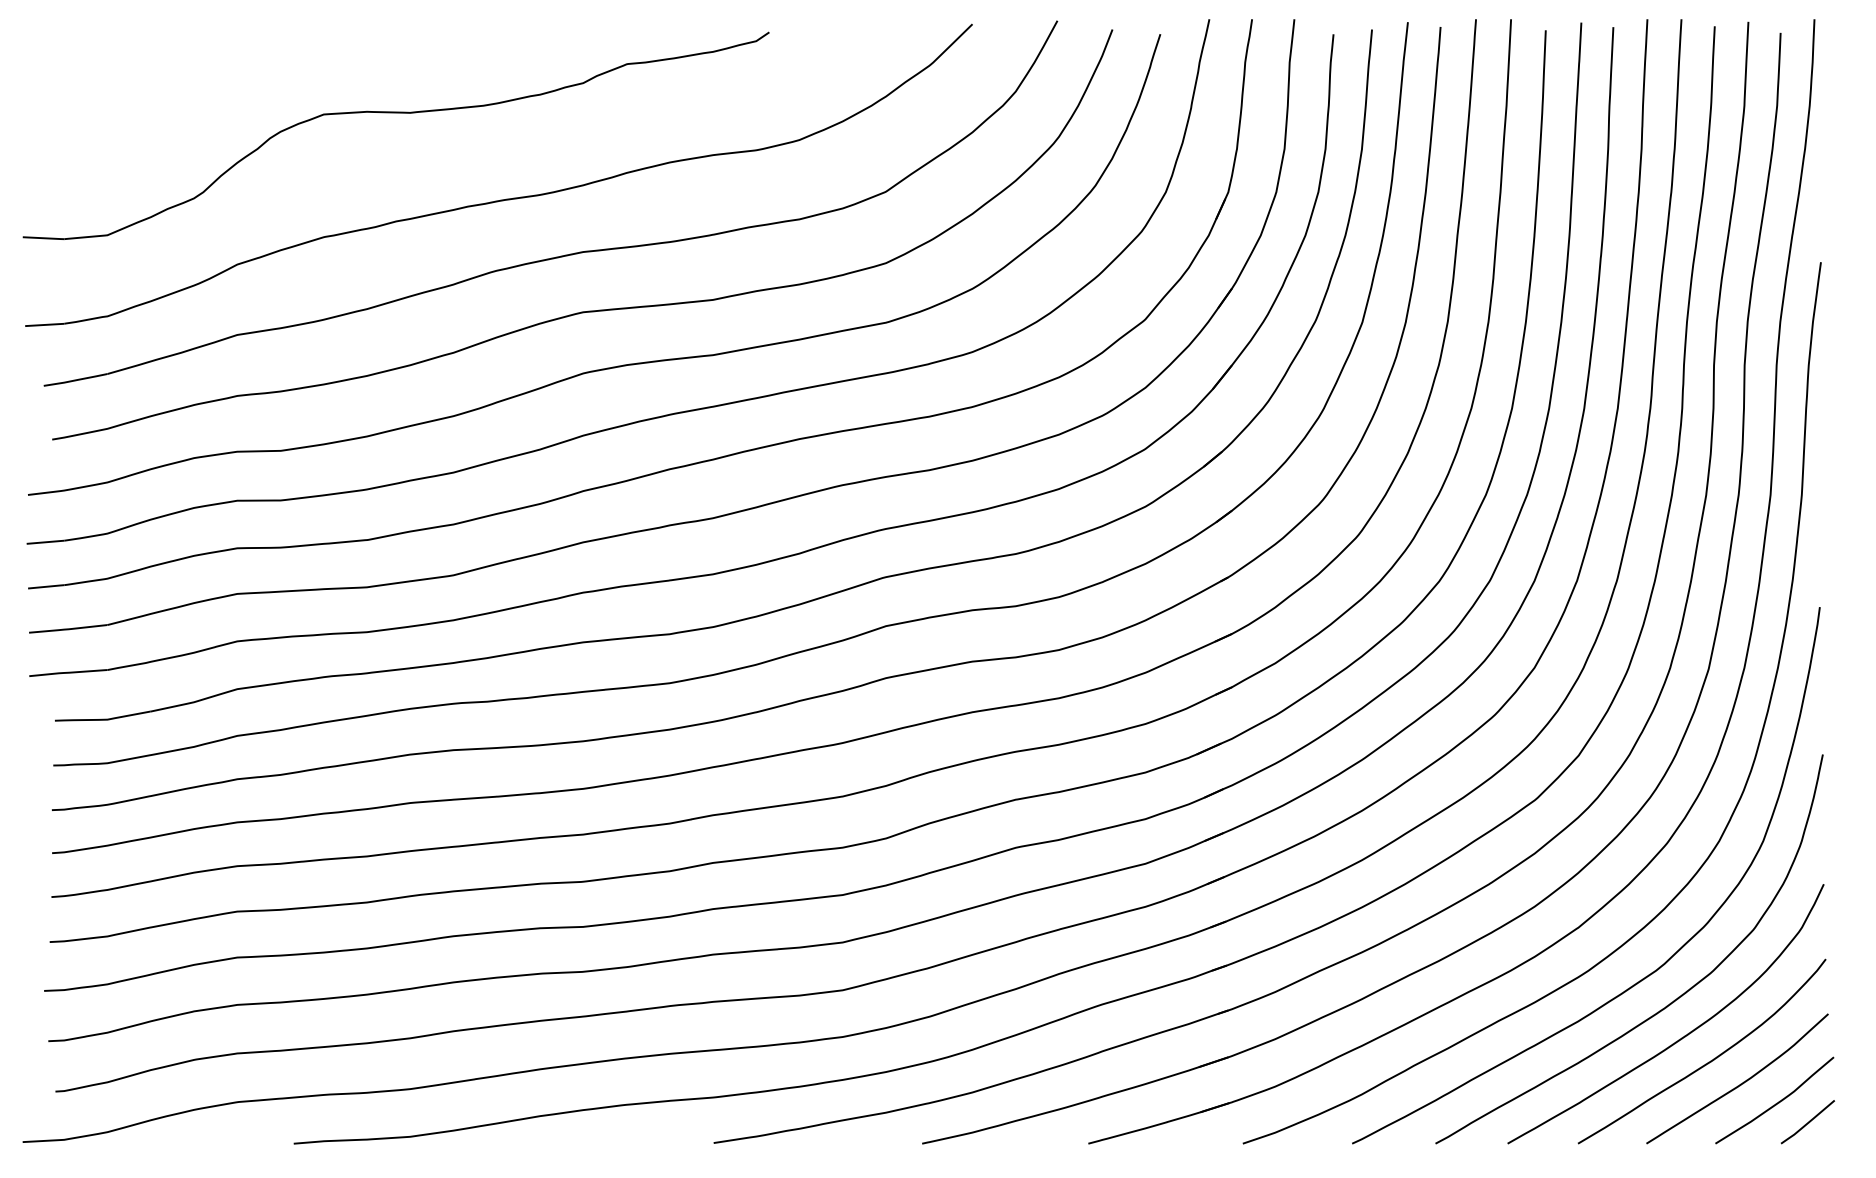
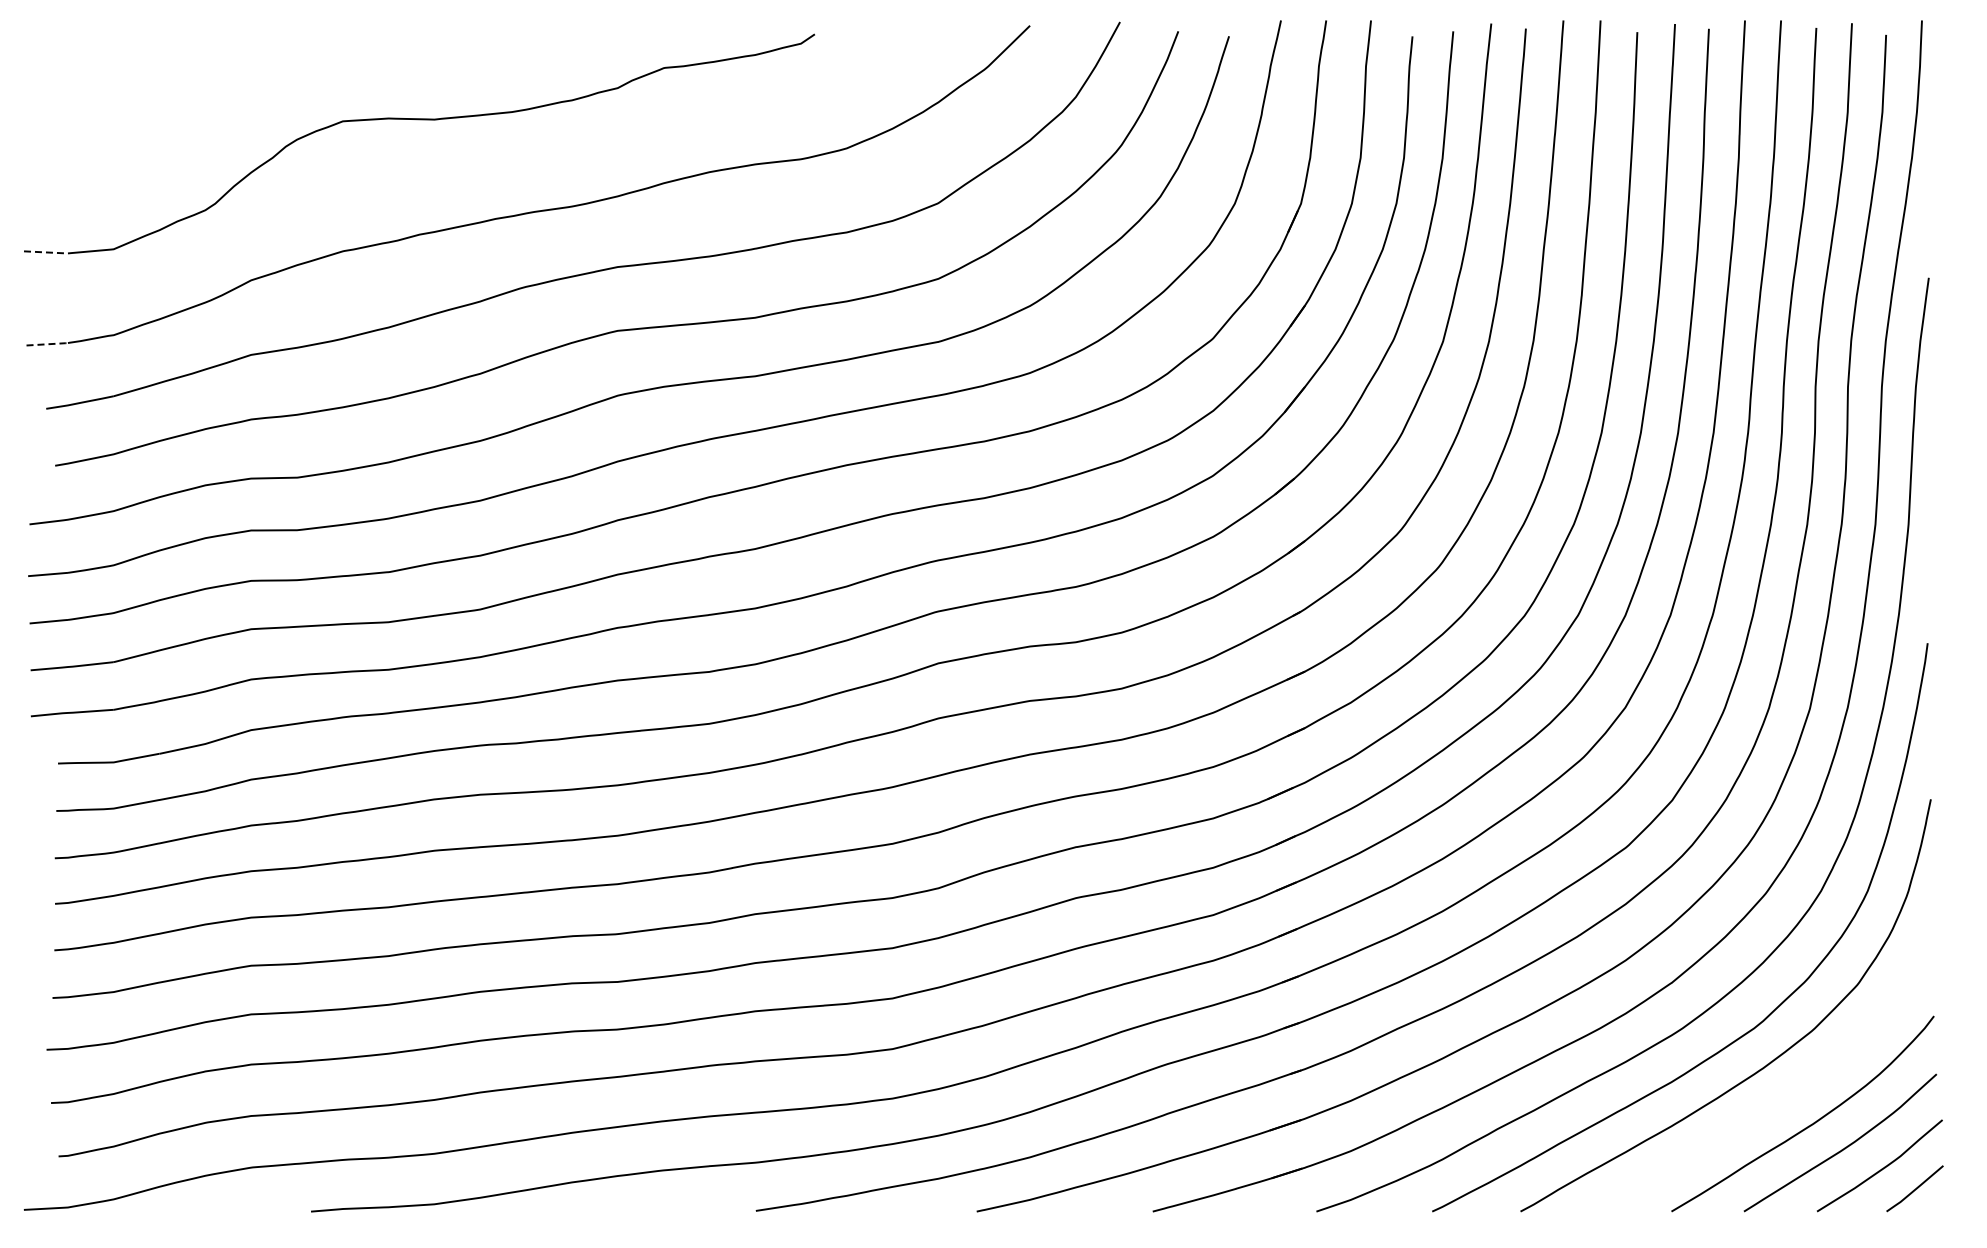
line: (44, 238) -> (46, 252), solid -> dashed
line: (45, 325) -> (48, 344), solid -> dashed
curve: (1680, 1037) -> (1780, 1099), removed

